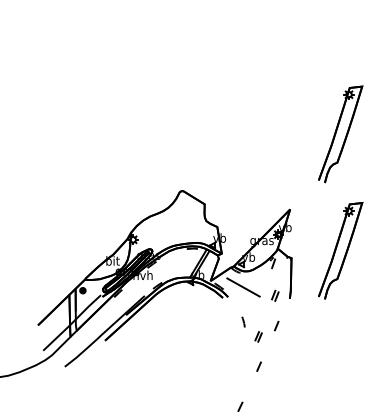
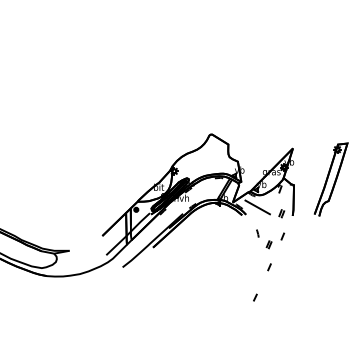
part: (339, 134) -> (330, 91), removed

